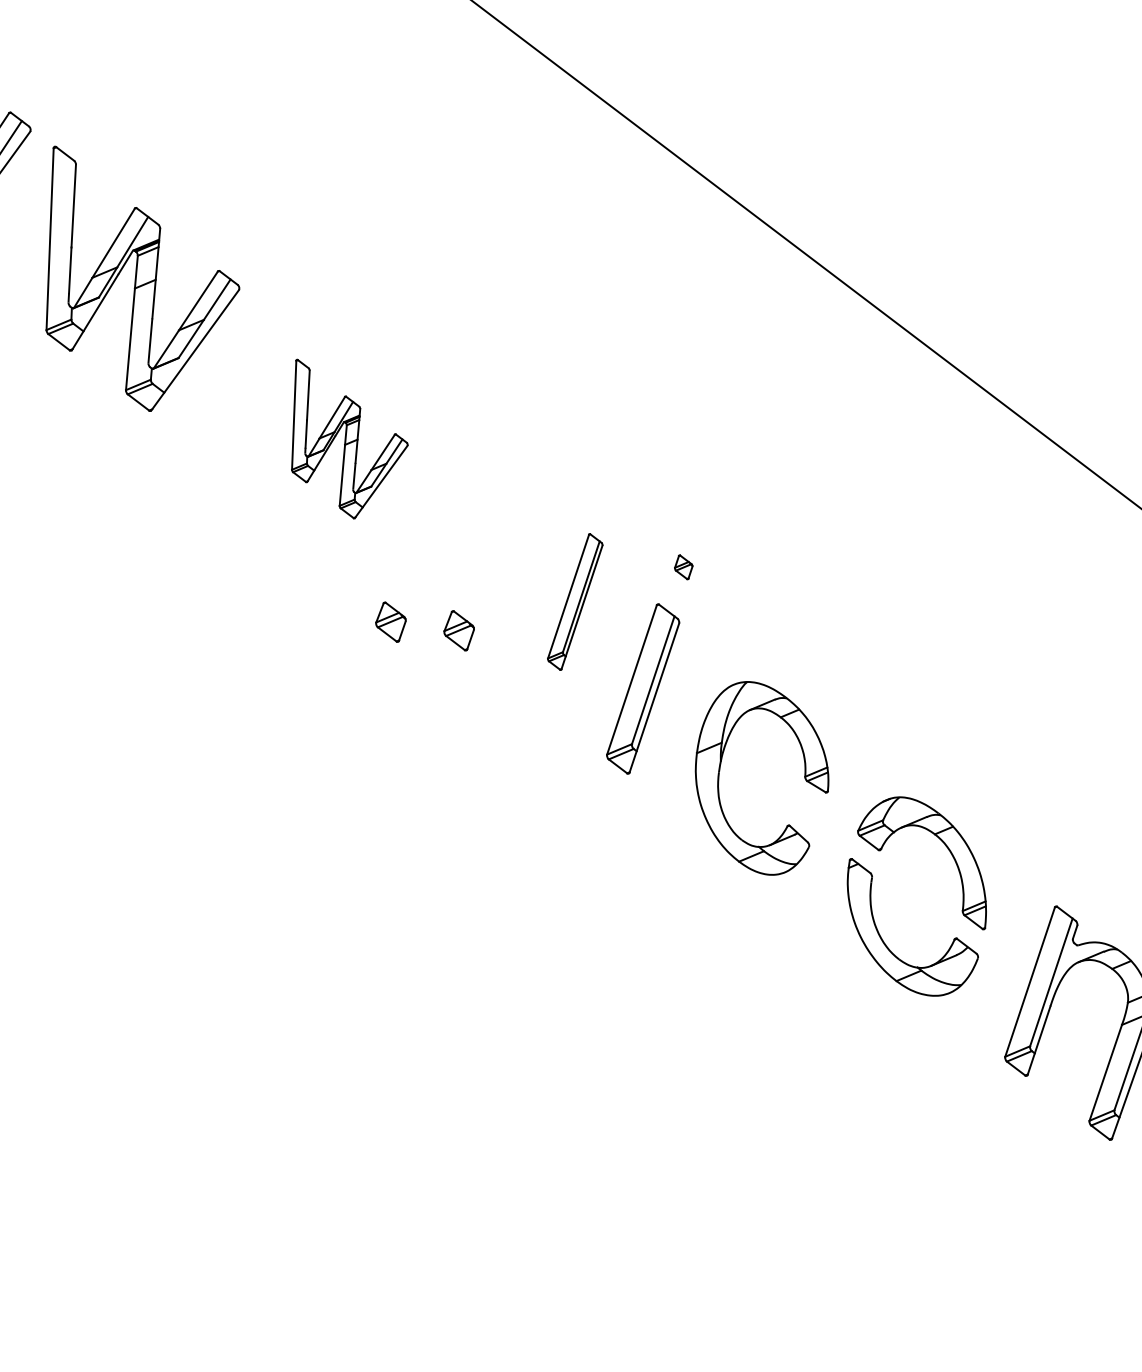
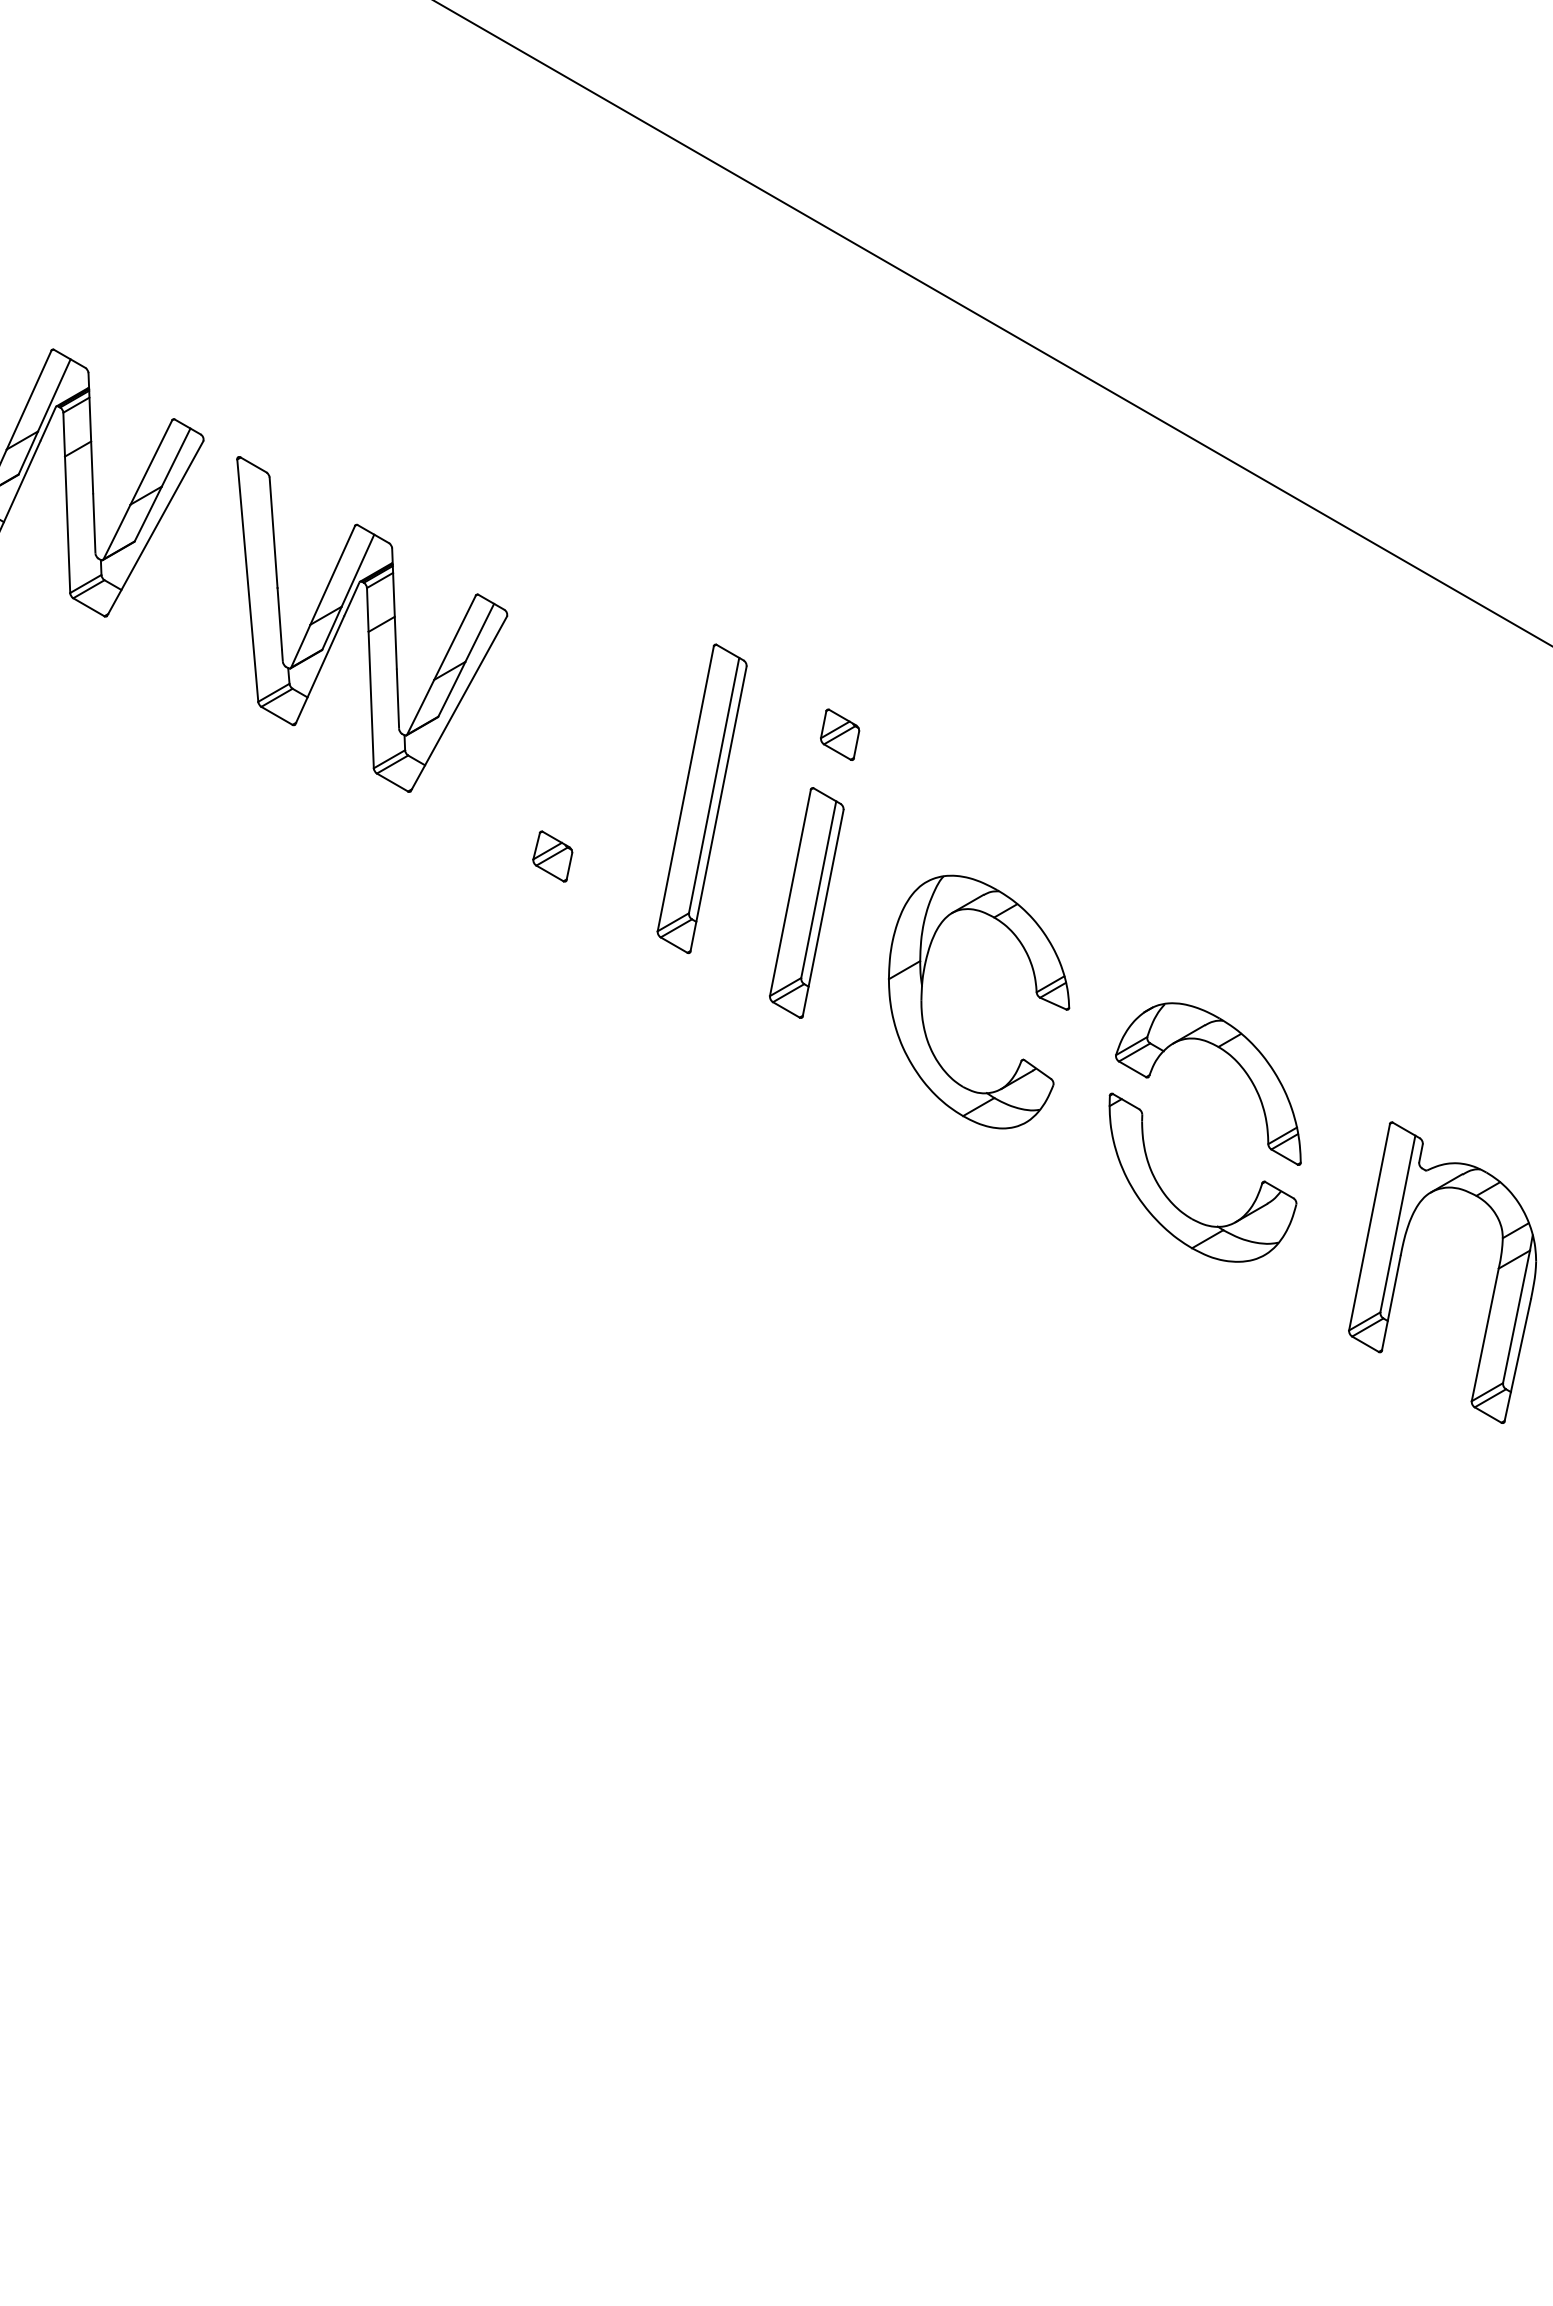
part: (347, 441) -> (372, 624), size x1.67
part: (683, 567) -> (840, 734), size x1.67
part: (574, 601) -> (701, 798), size x1.67
part: (390, 622) -> (460, 856), removed

